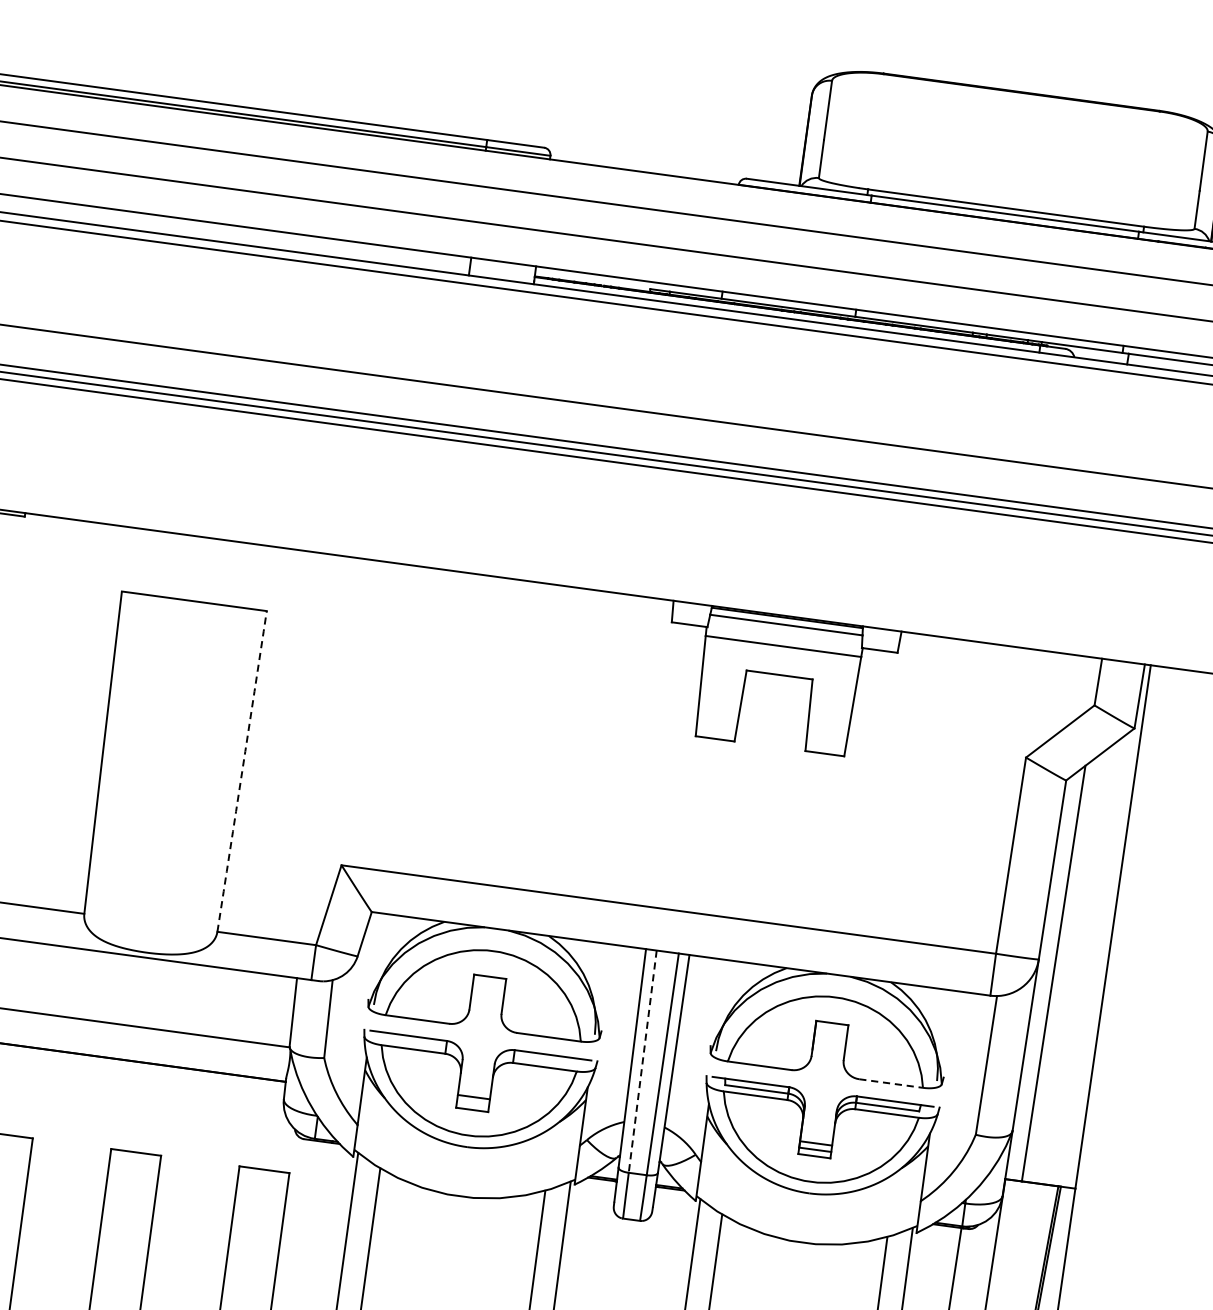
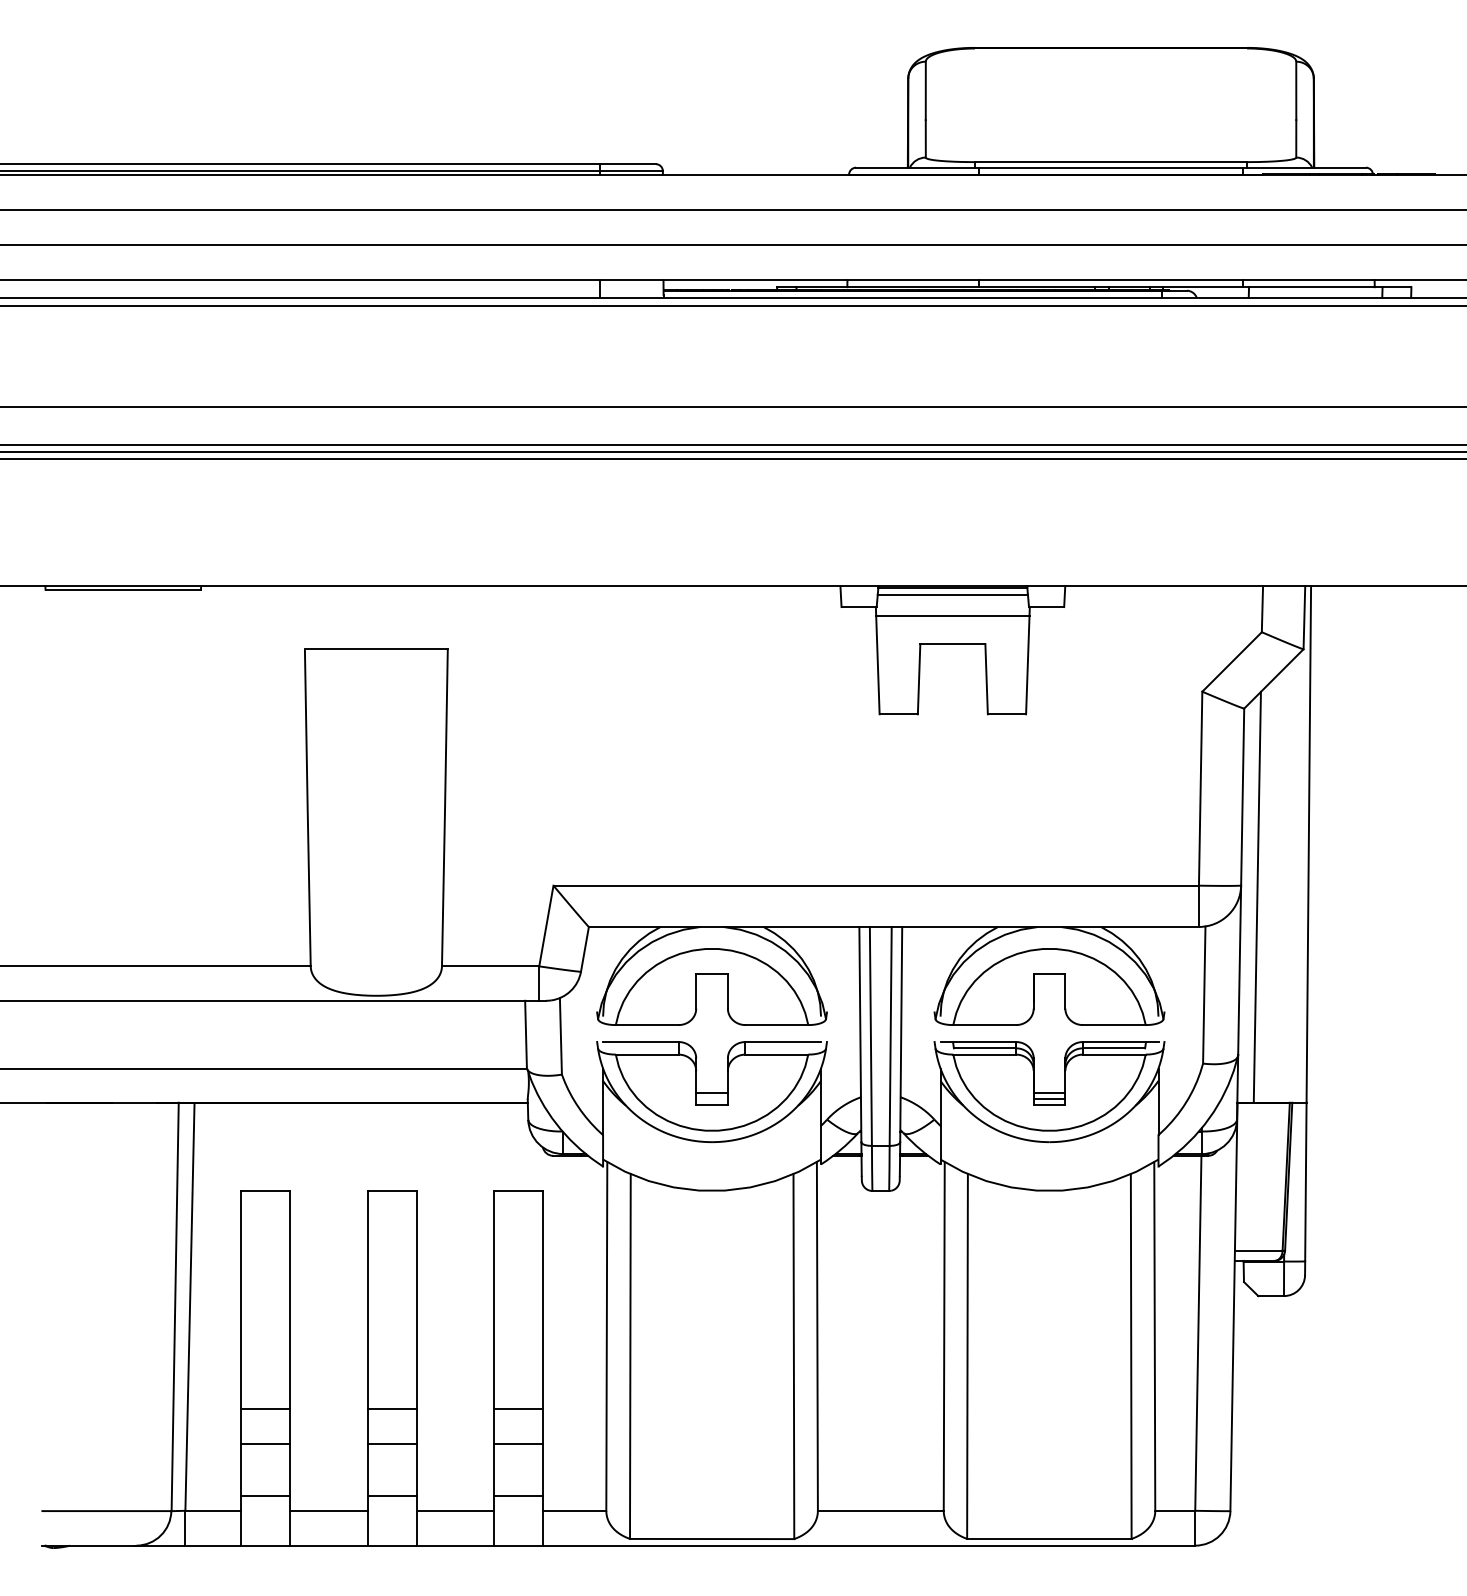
arc: (242, 771) -> (445, 807), dashed -> solid
line: (642, 1061) -> (870, 1036), dashed -> solid
line: (891, 1083) -> (1114, 1025), dashed -> solid

